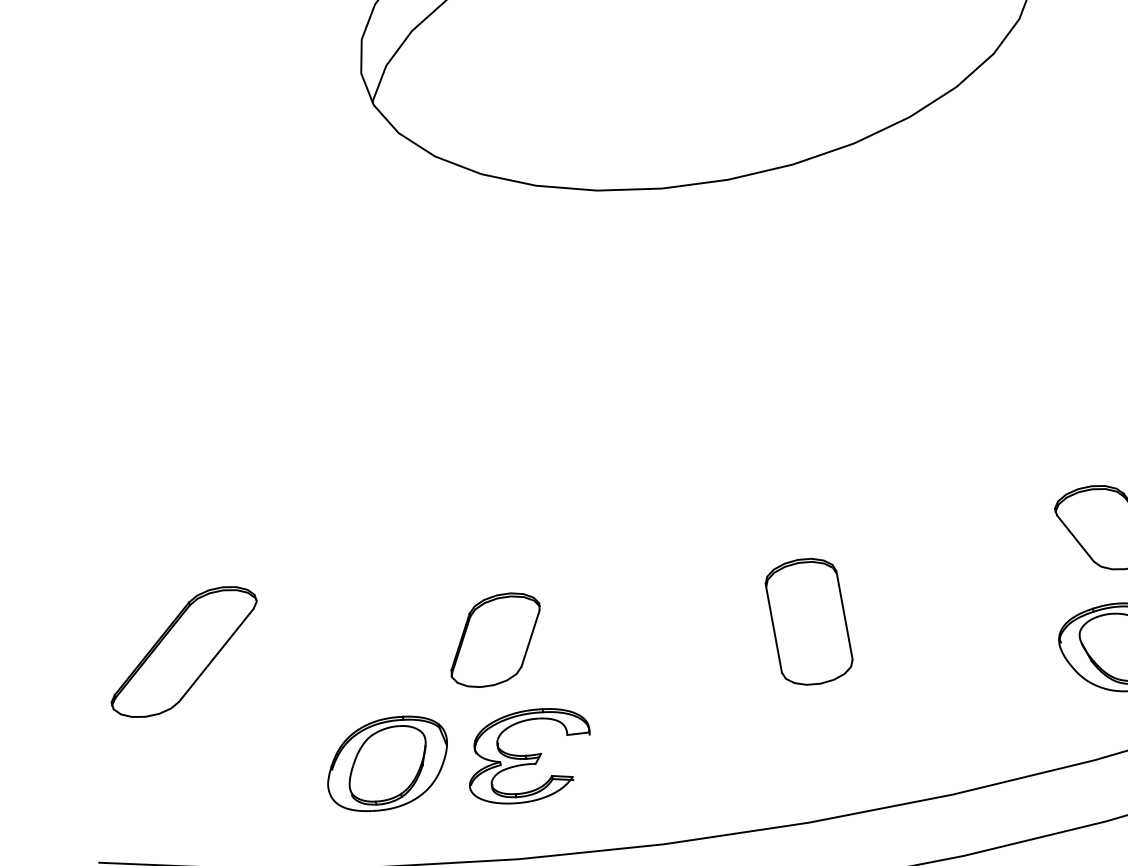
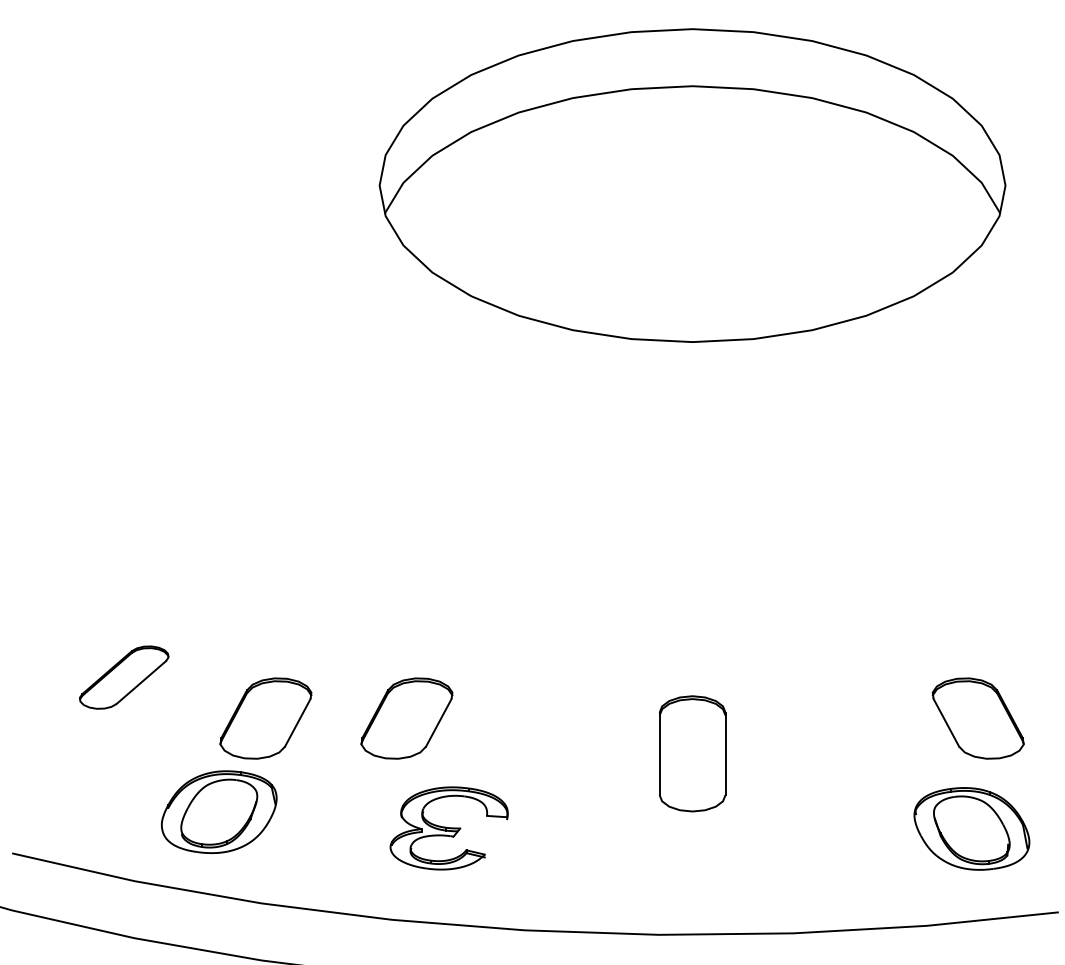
part: (183, 651) -> (123, 677), size x0.6
part: (343, 668) -> (265, 718), added
part: (528, 756) -> (448, 828), moved
part: (387, 763) -> (219, 811), moved

